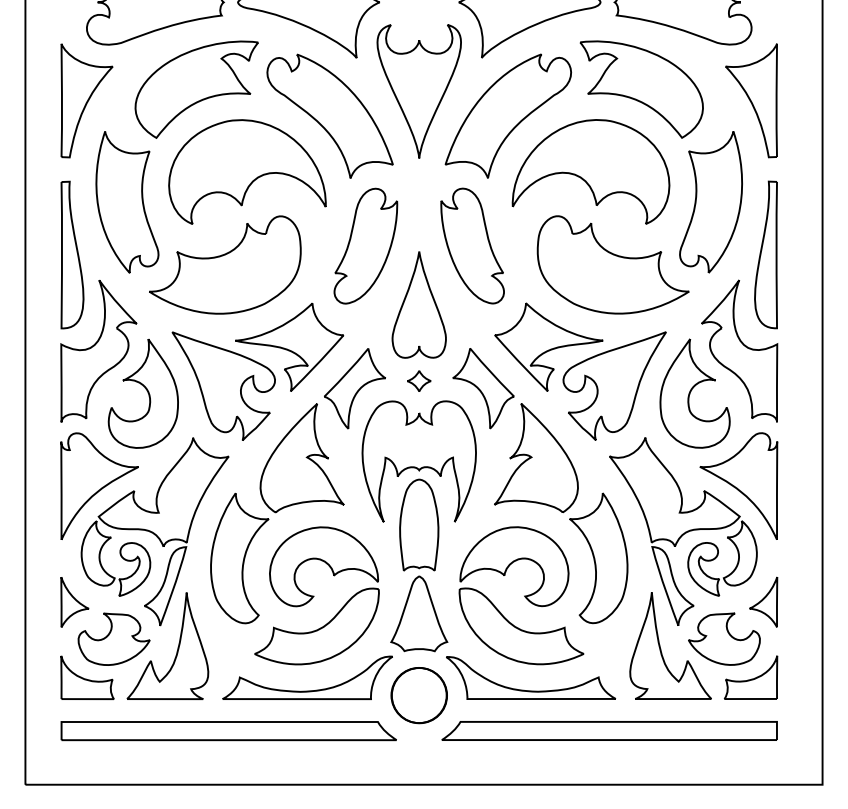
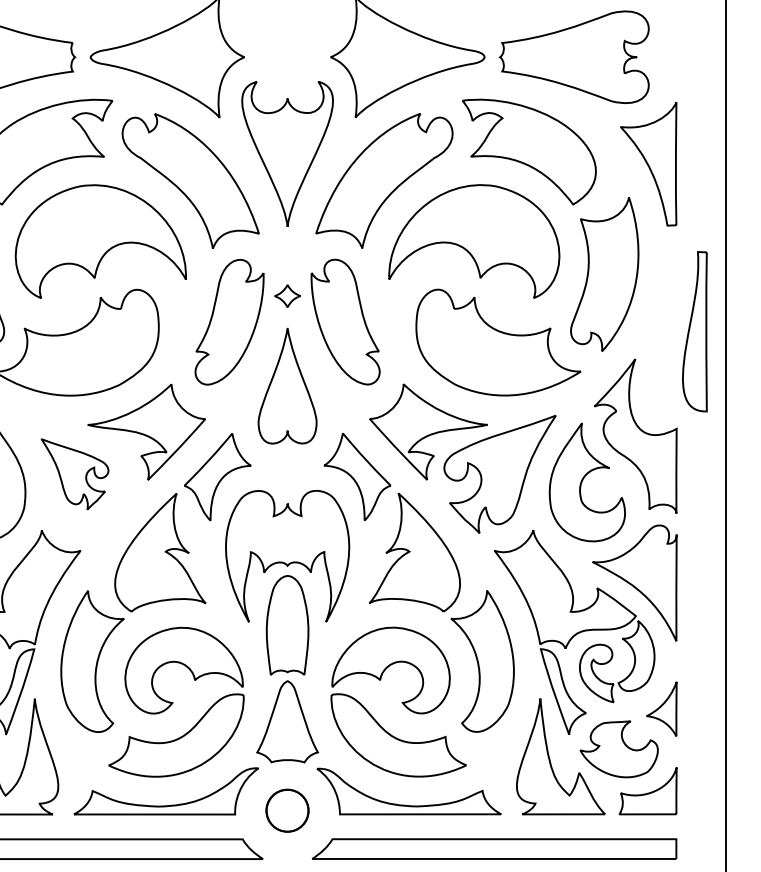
part: (765, 254) -> (694, 331), moved
part: (419, 380) -> (287, 295), moved
part: (223, 385) -> (74, 473), size x0.6
part: (418, 695) -> (286, 810), size x0.7

